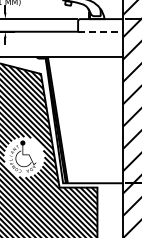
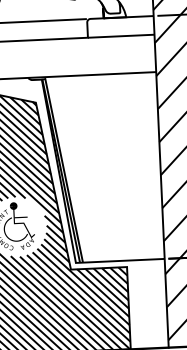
line: (101, 31) -> (122, 35), dashed -> solid

